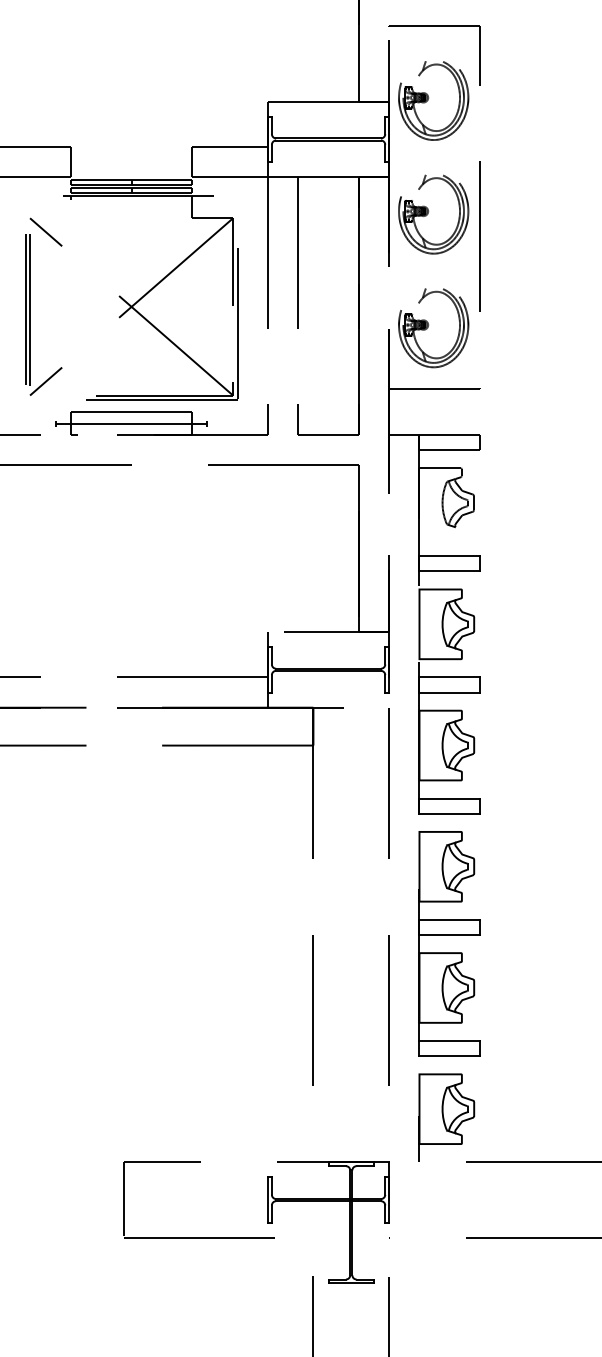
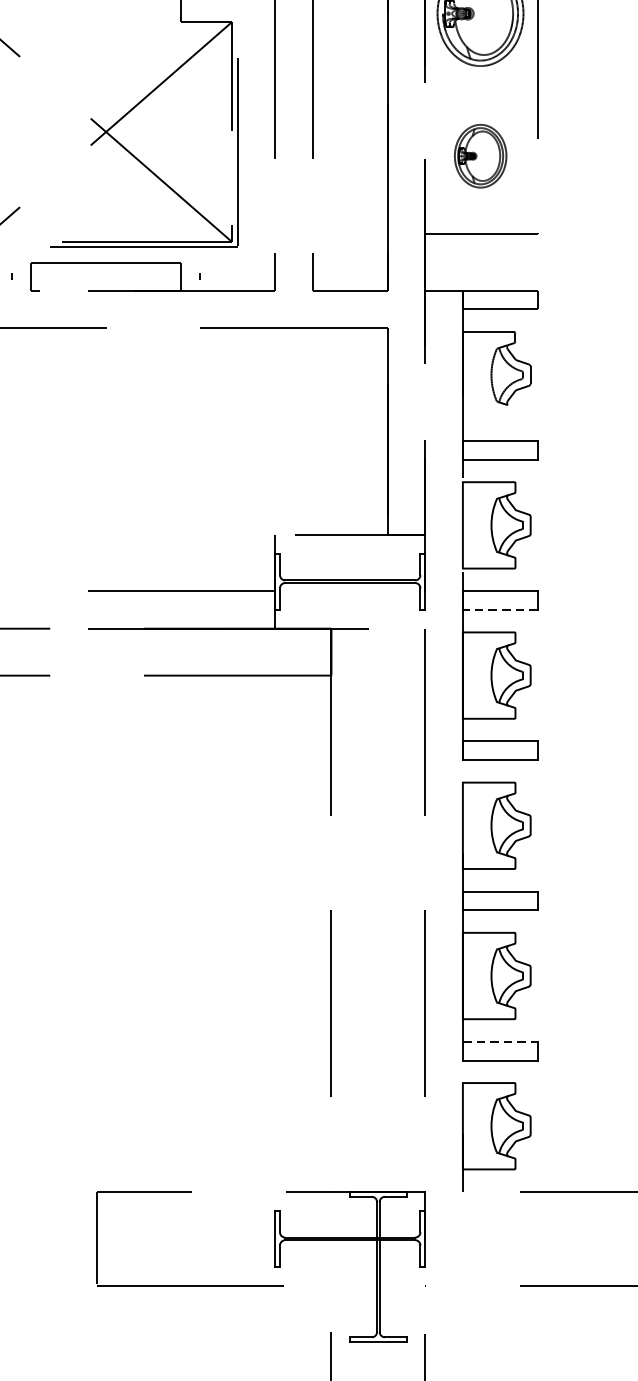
part: (433, 328) -> (480, 158), size x0.6
line: (131, 423) -> (106, 276), removed
line: (449, 692) -> (500, 609), solid -> dashed
line: (450, 1041) -> (501, 1042), solid -> dashed

